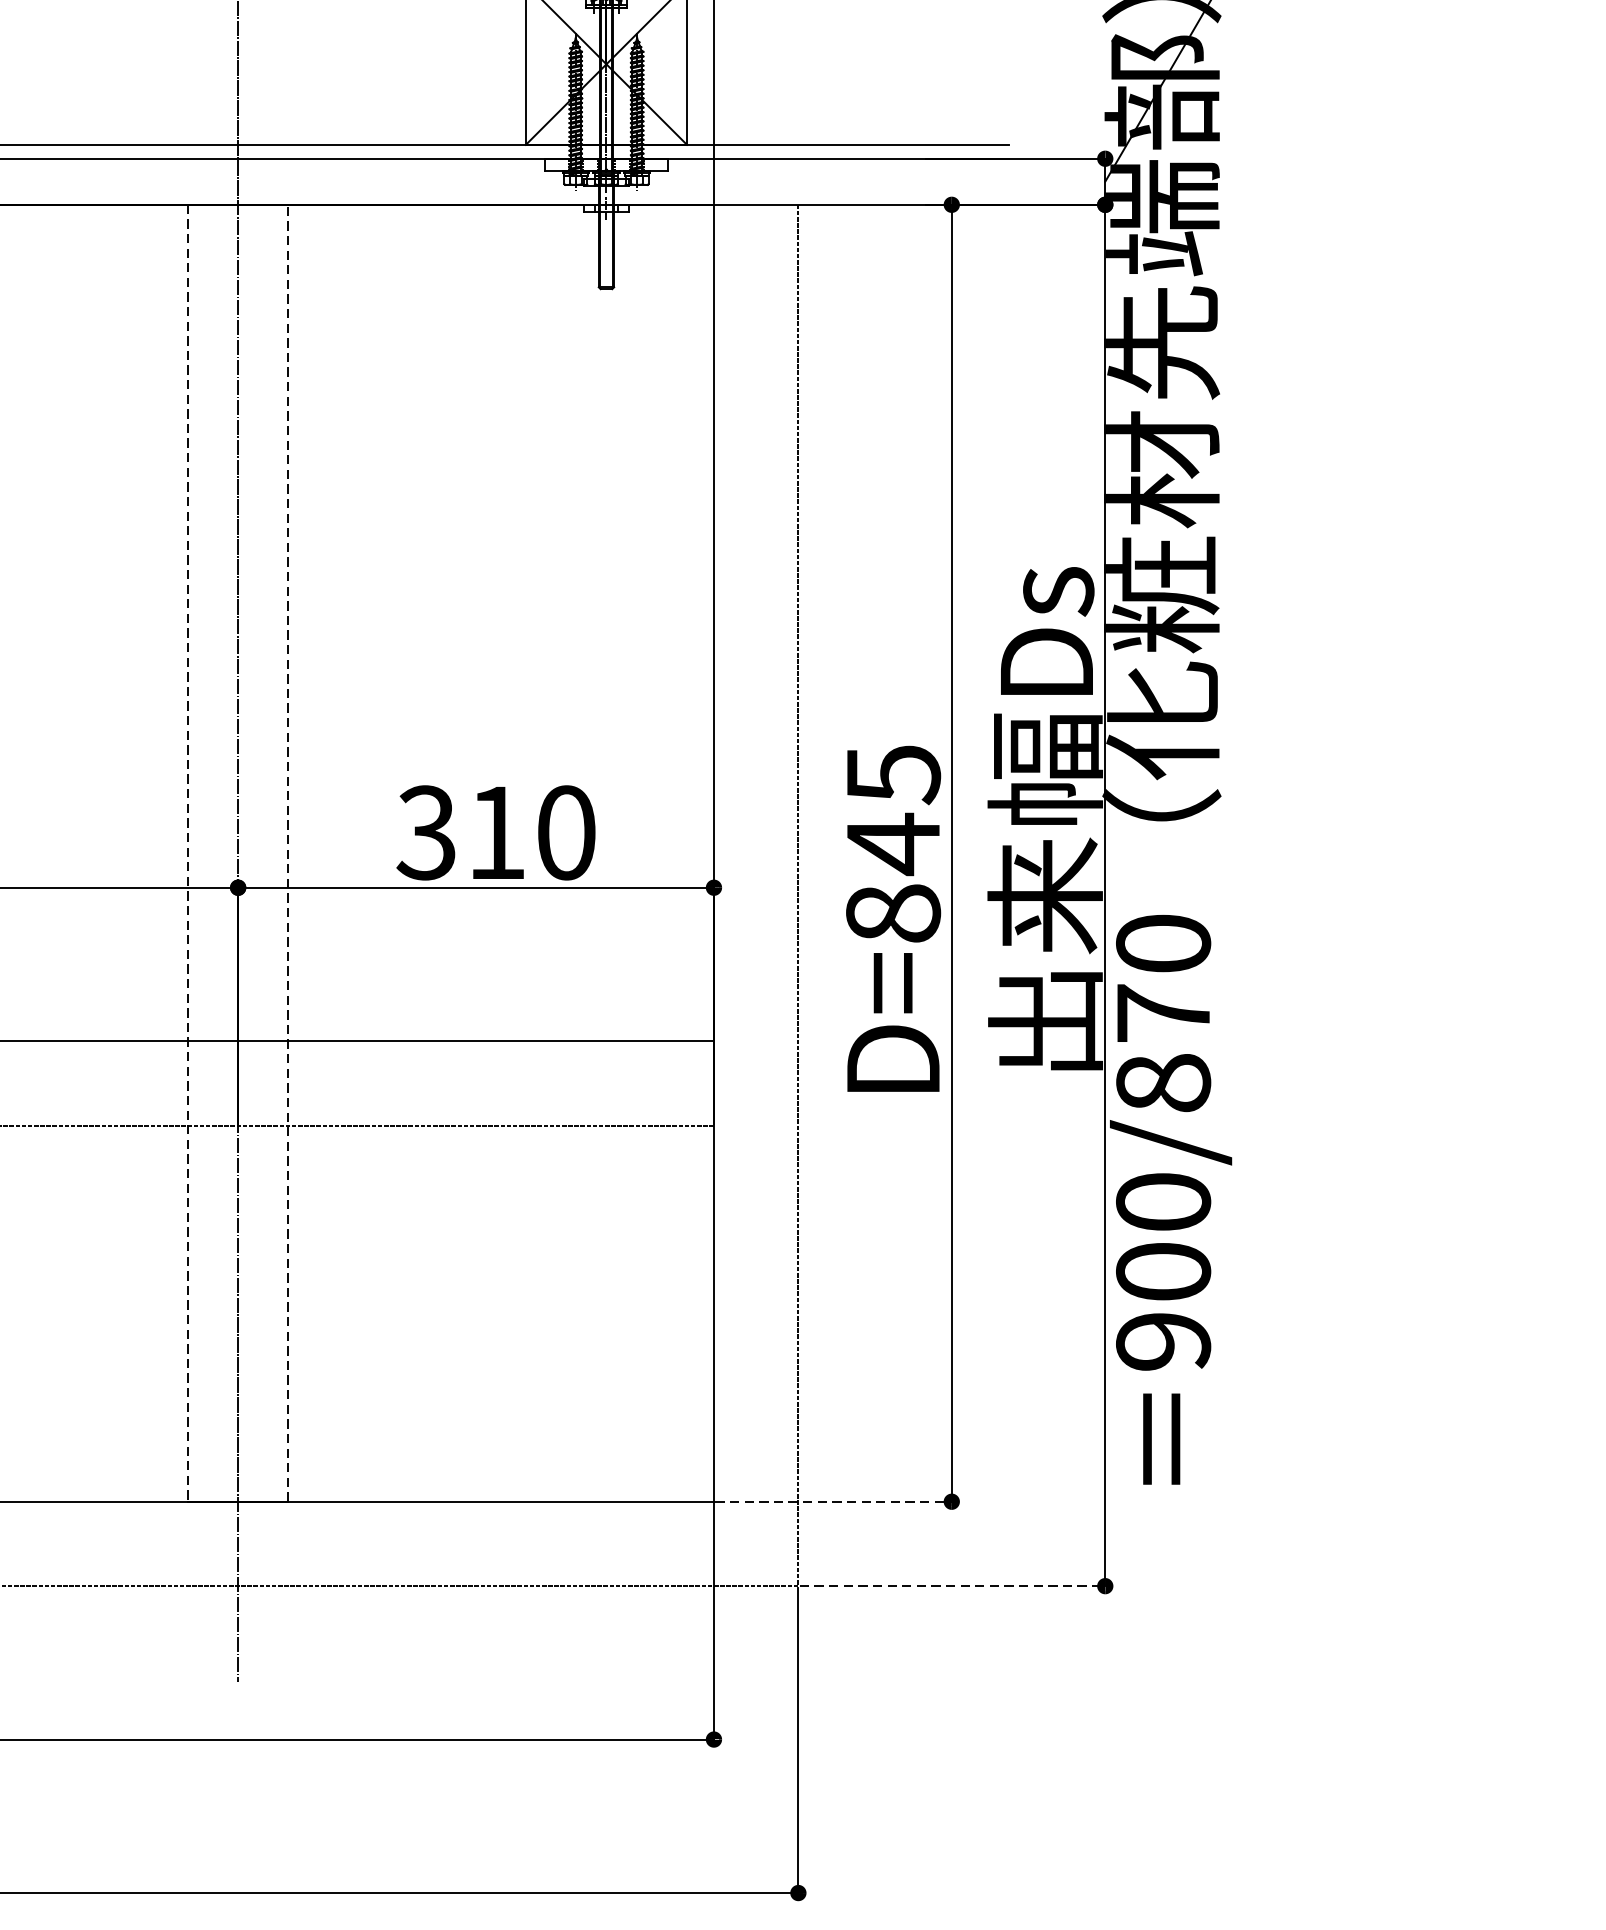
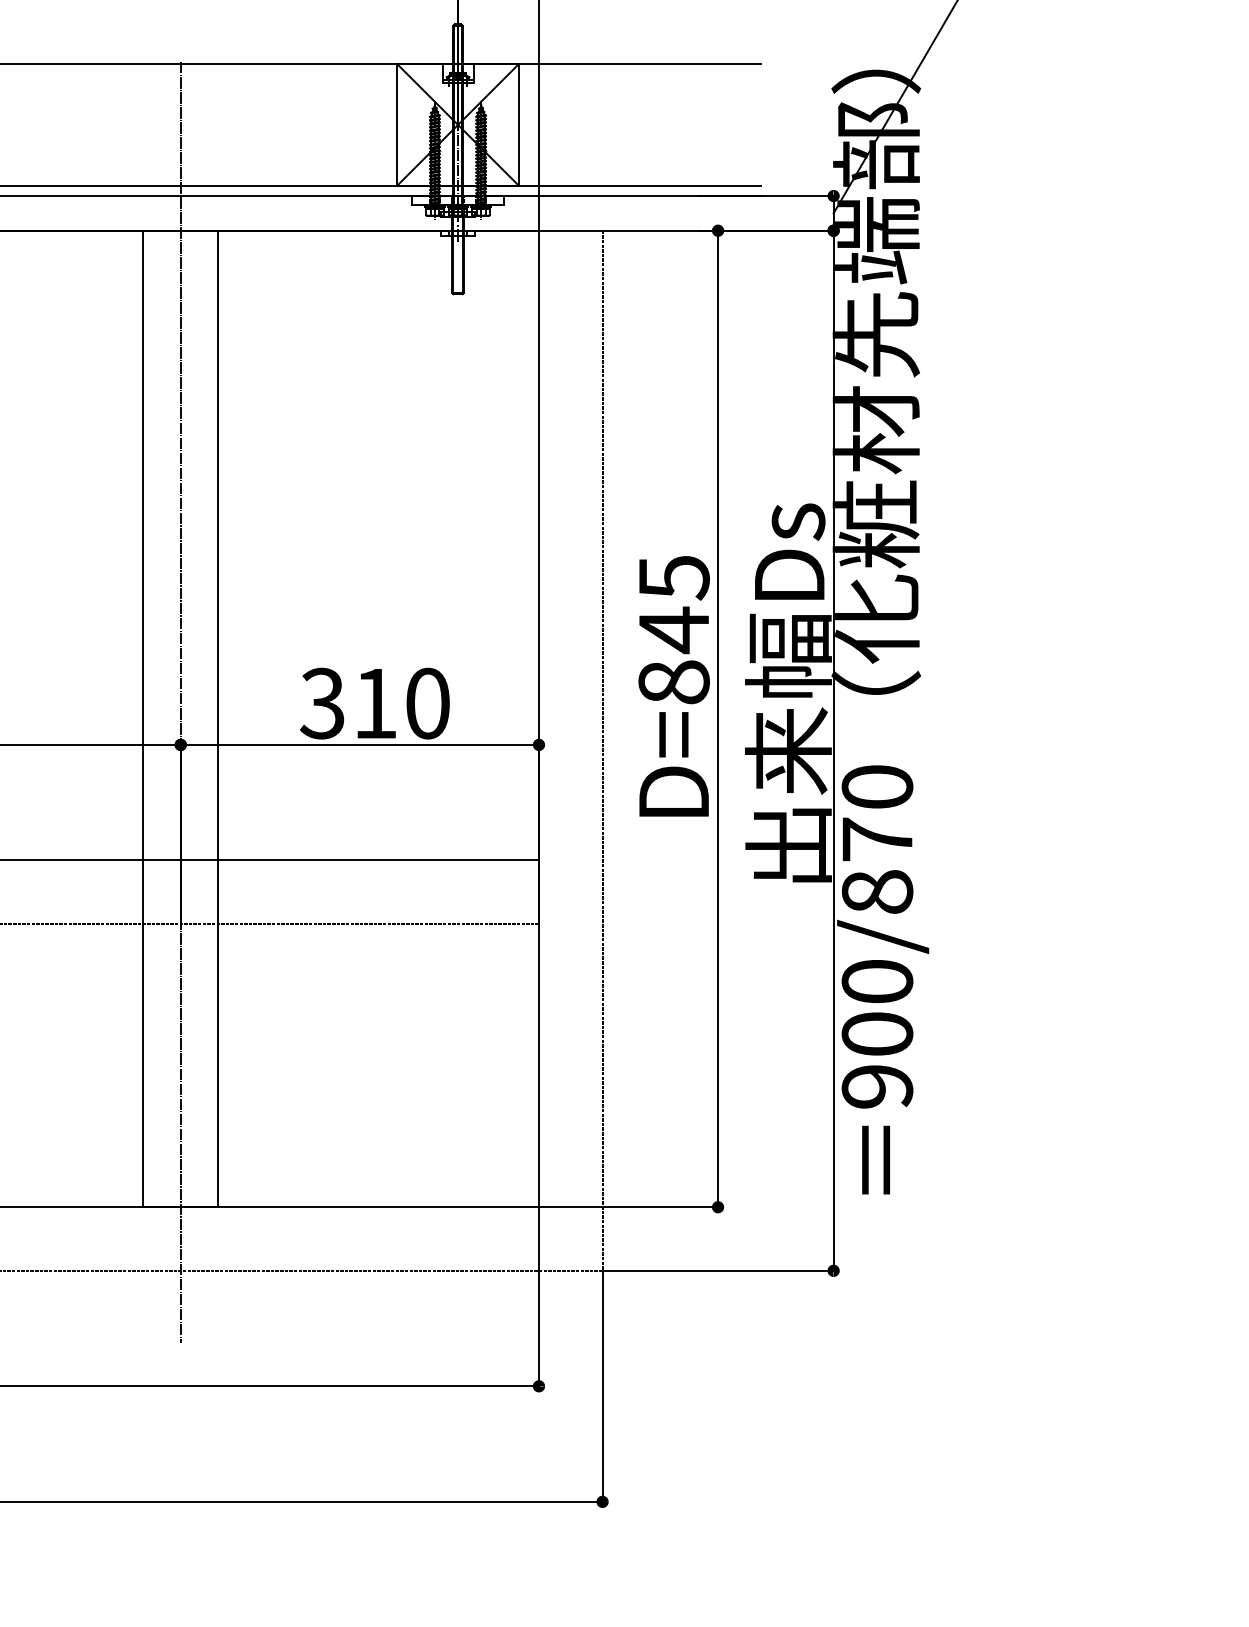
line: (288, 852) -> (218, 718), dashed -> solid
line: (188, 853) -> (143, 719), dashed -> solid
text: (892, 919) -> (673, 686), moved
line: (834, 1502) -> (629, 1207), dashed -> solid
line: (953, 1585) -> (719, 1270), dashed -> solid

